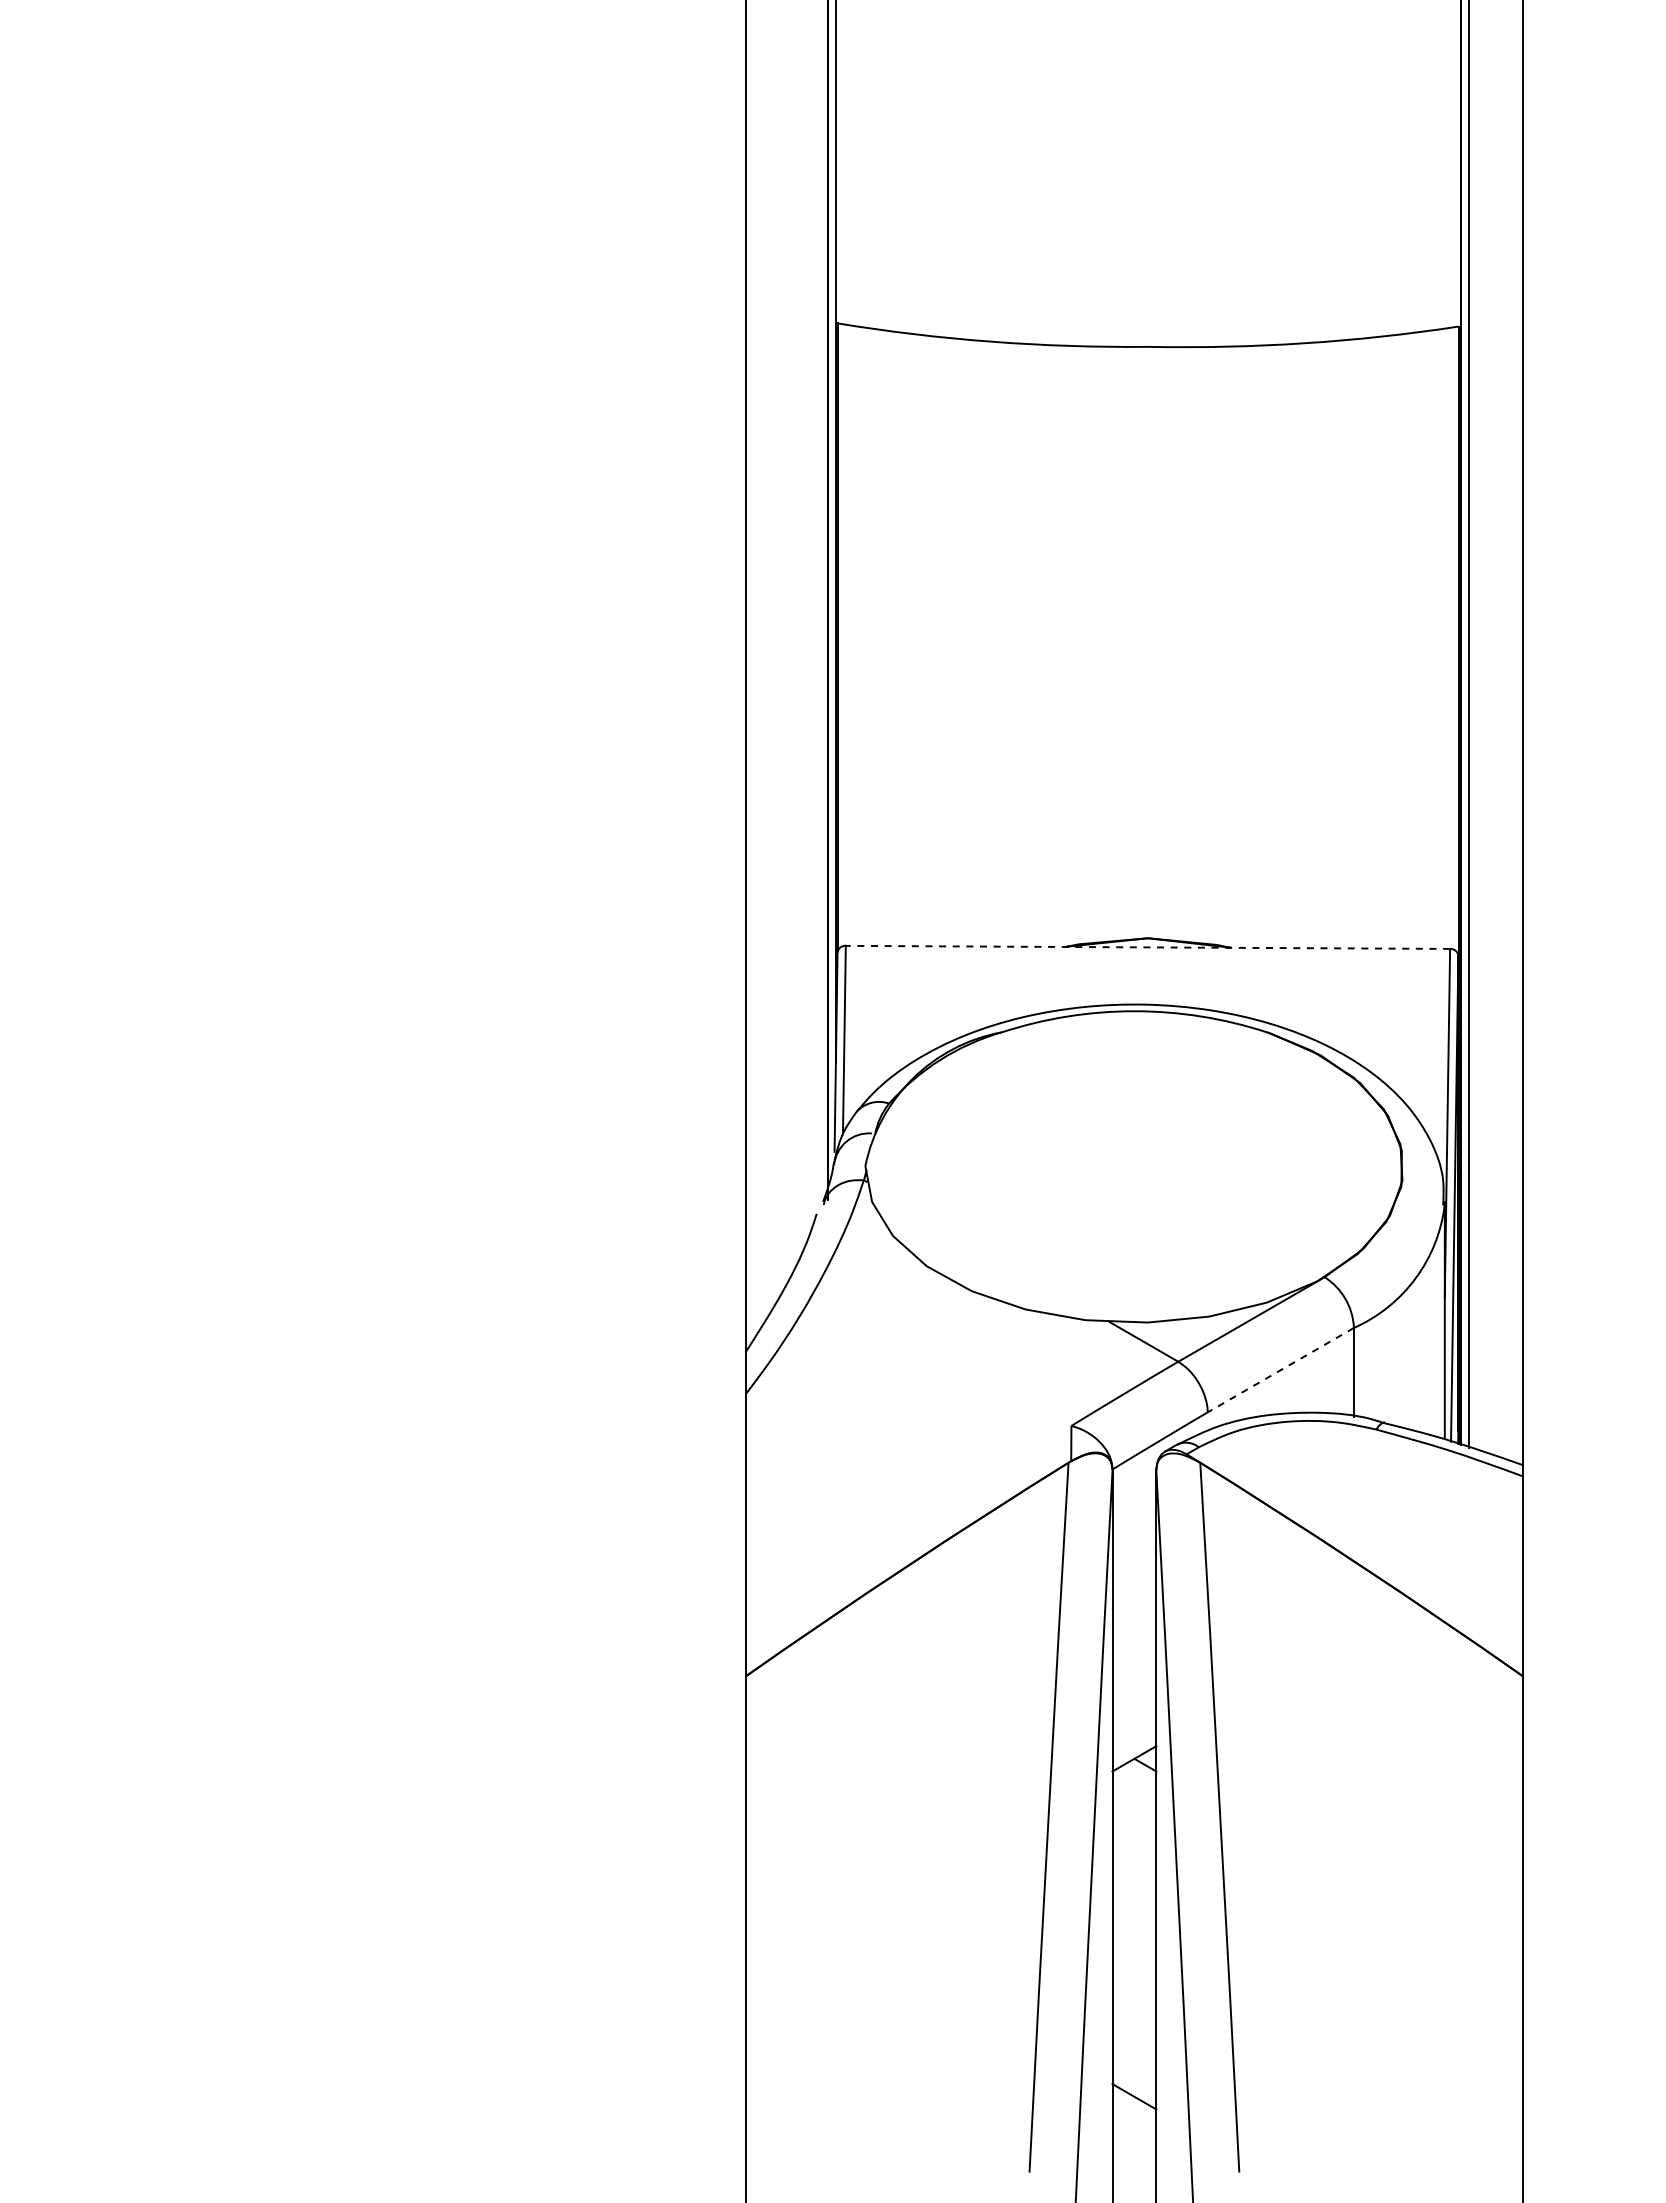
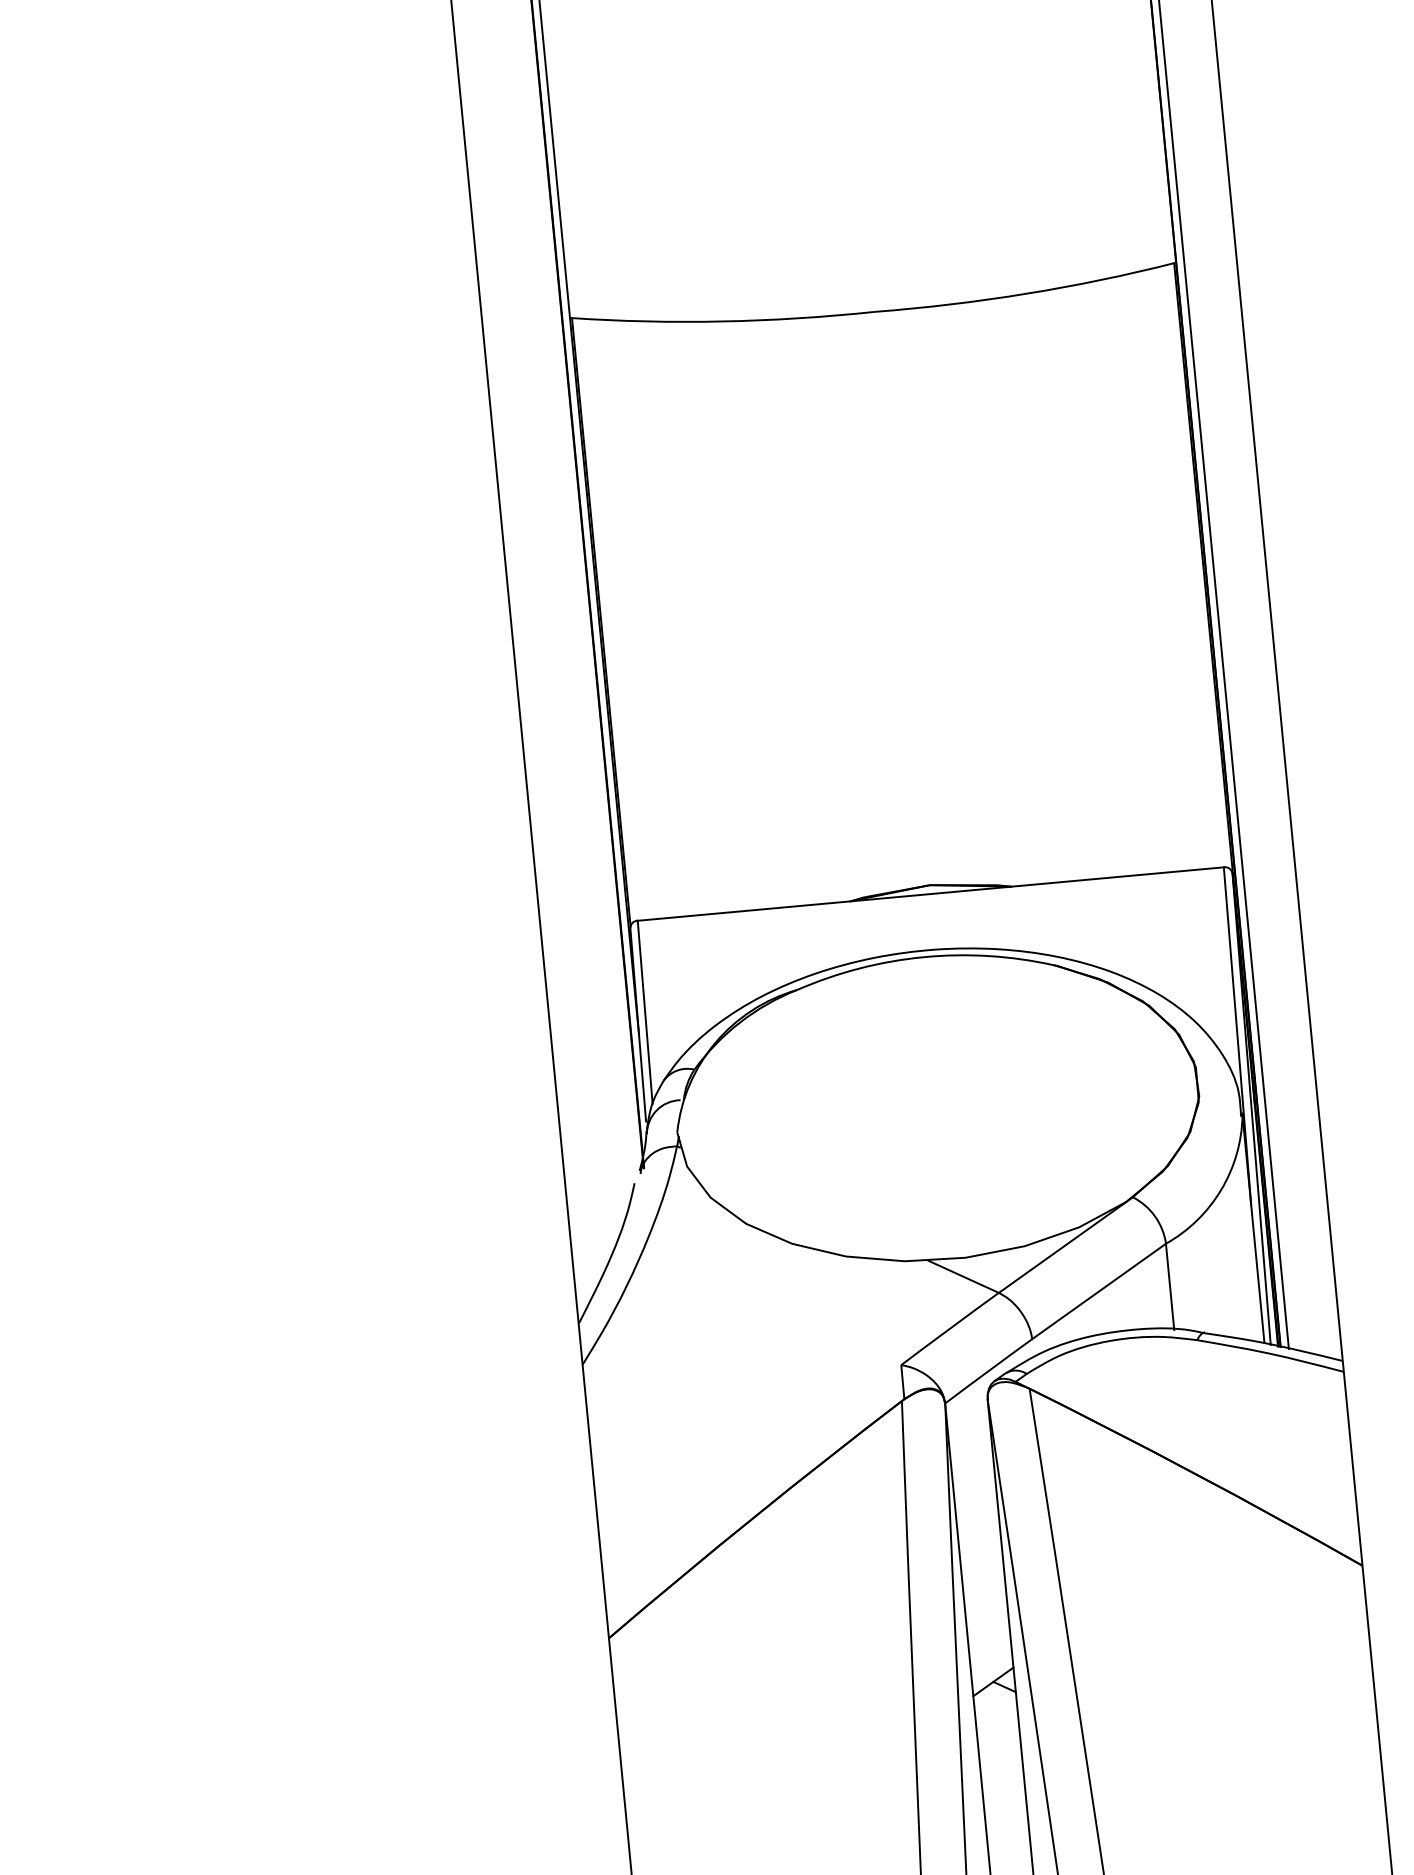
line: (1147, 947) -> (930, 894), dashed -> solid
line: (1280, 1370) -> (1098, 1291), dashed -> solid

